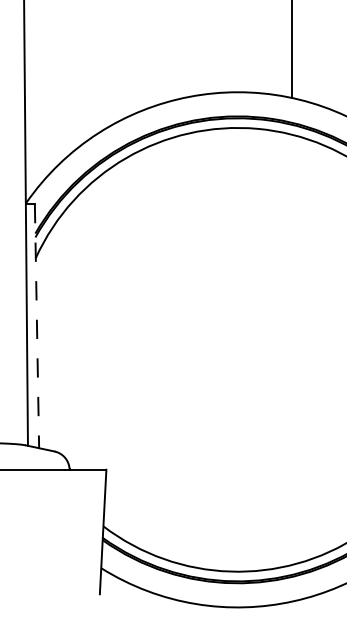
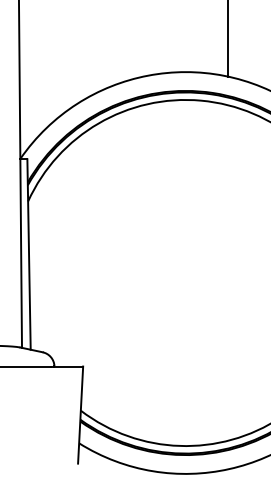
line: (37, 326) -> (29, 254), dashed -> solid

